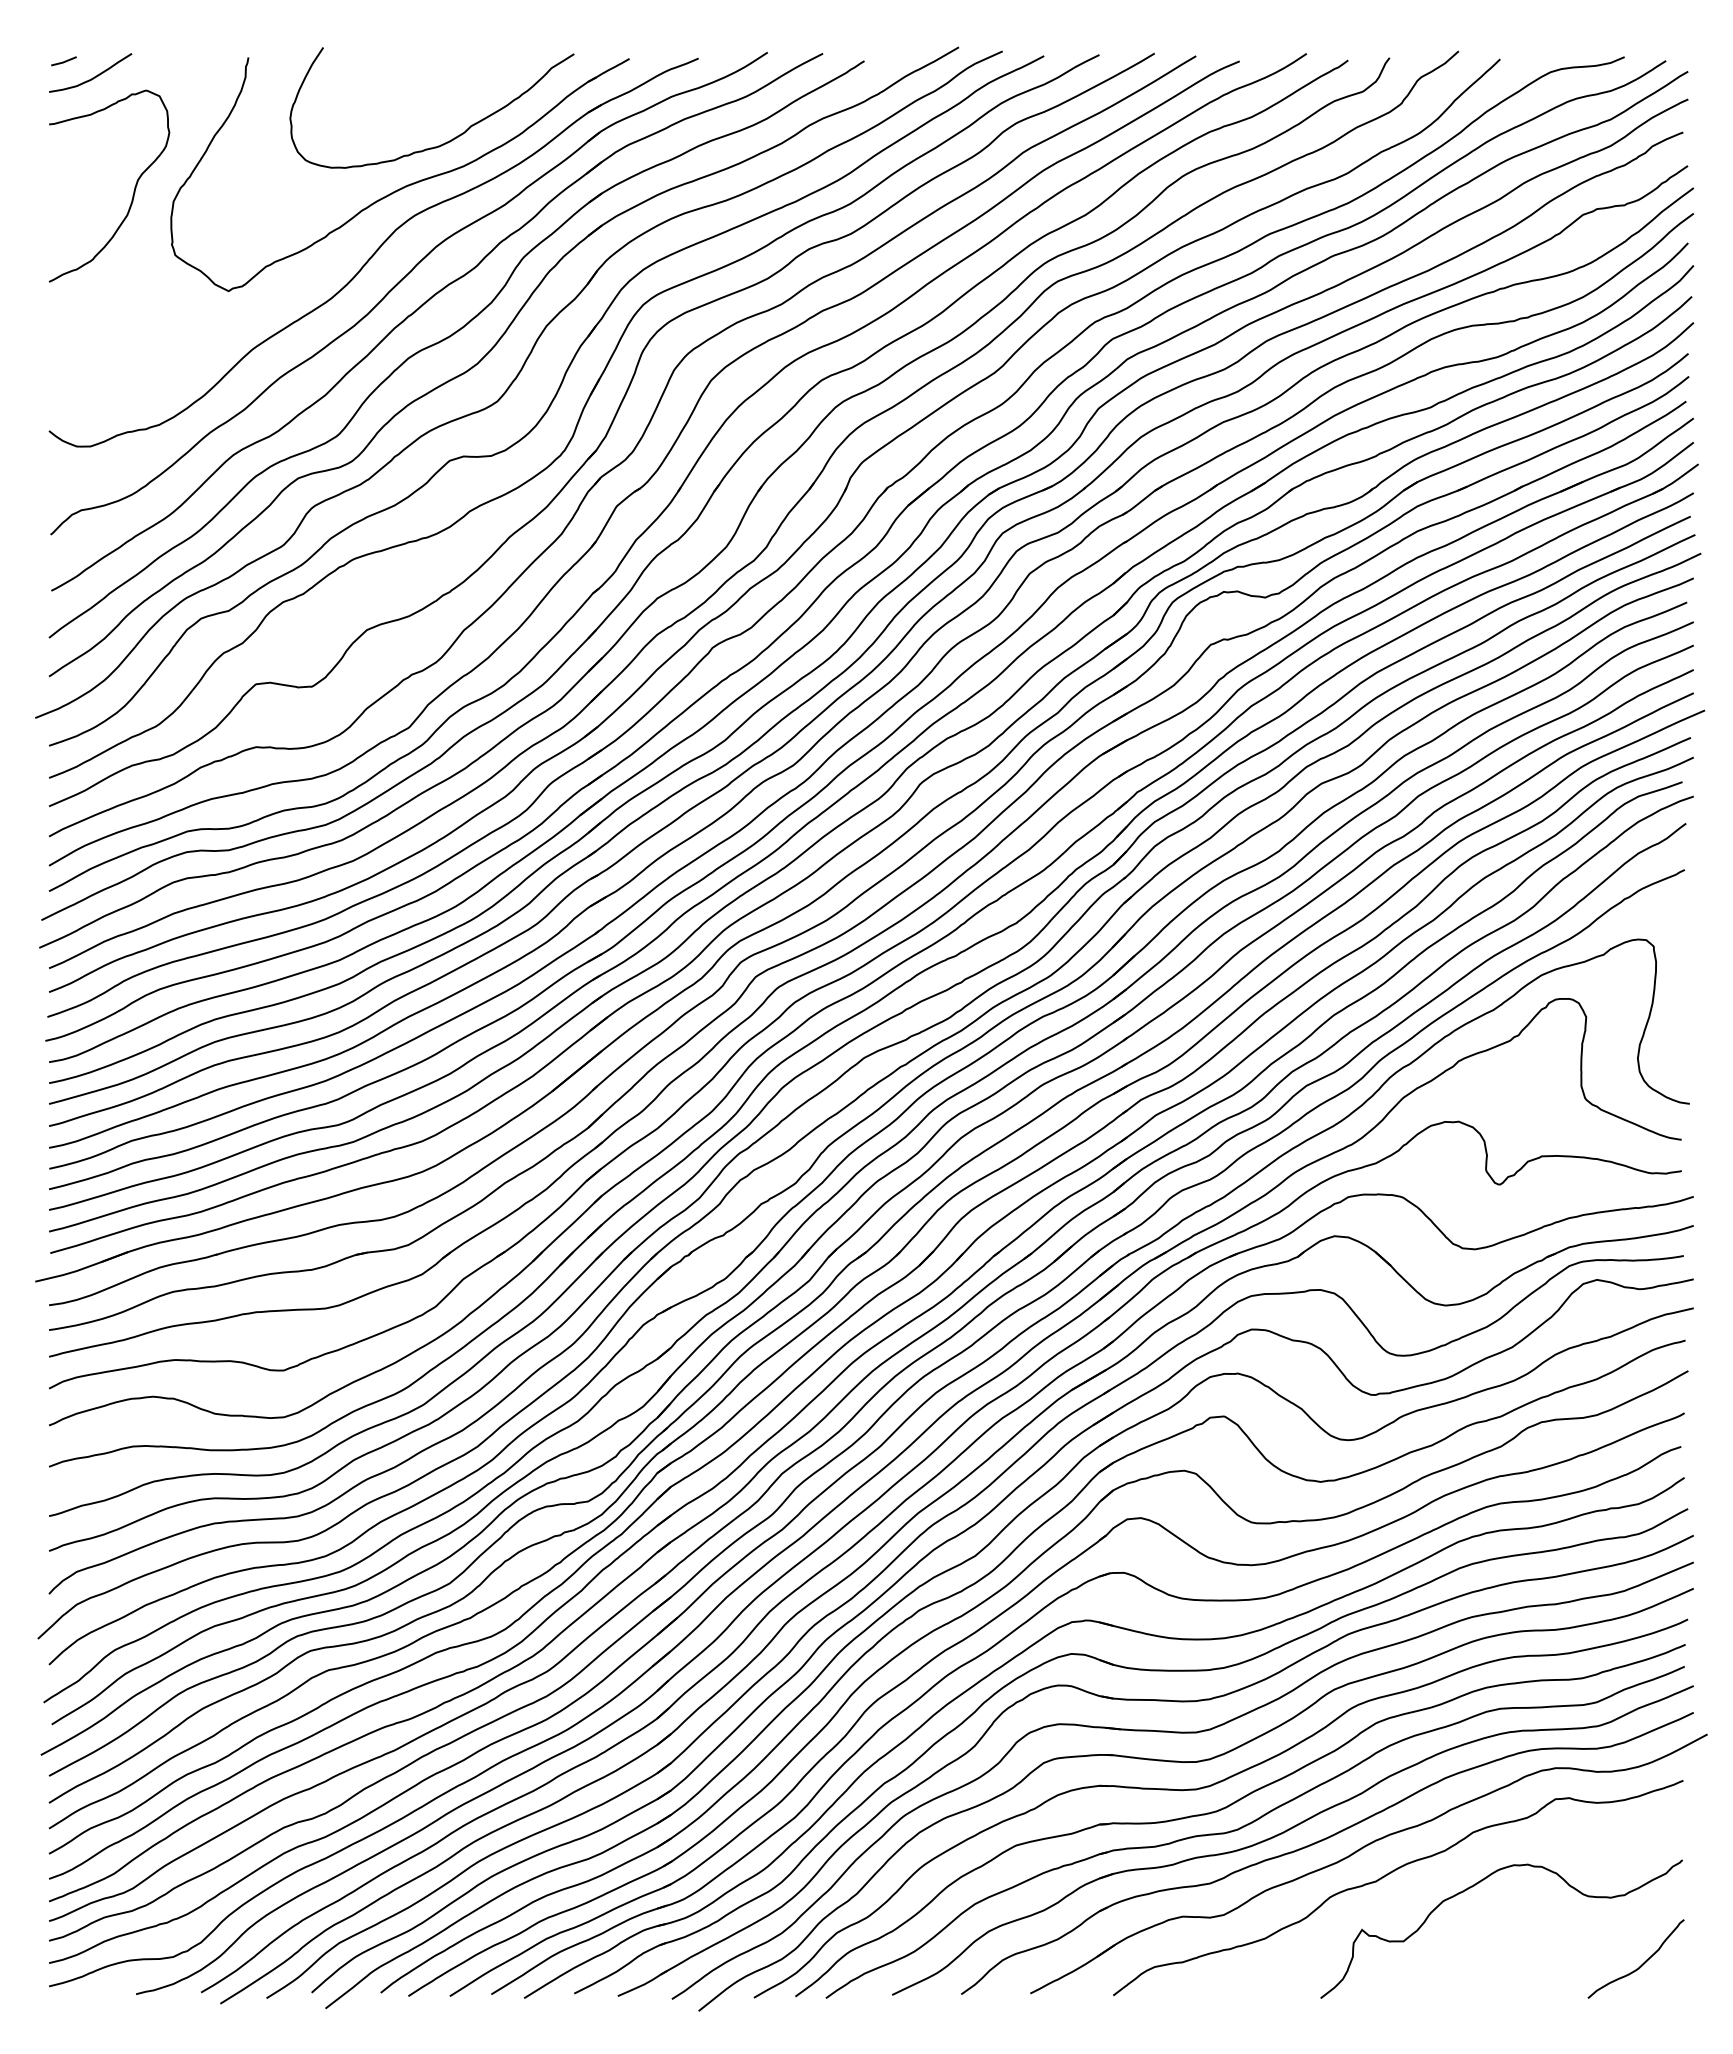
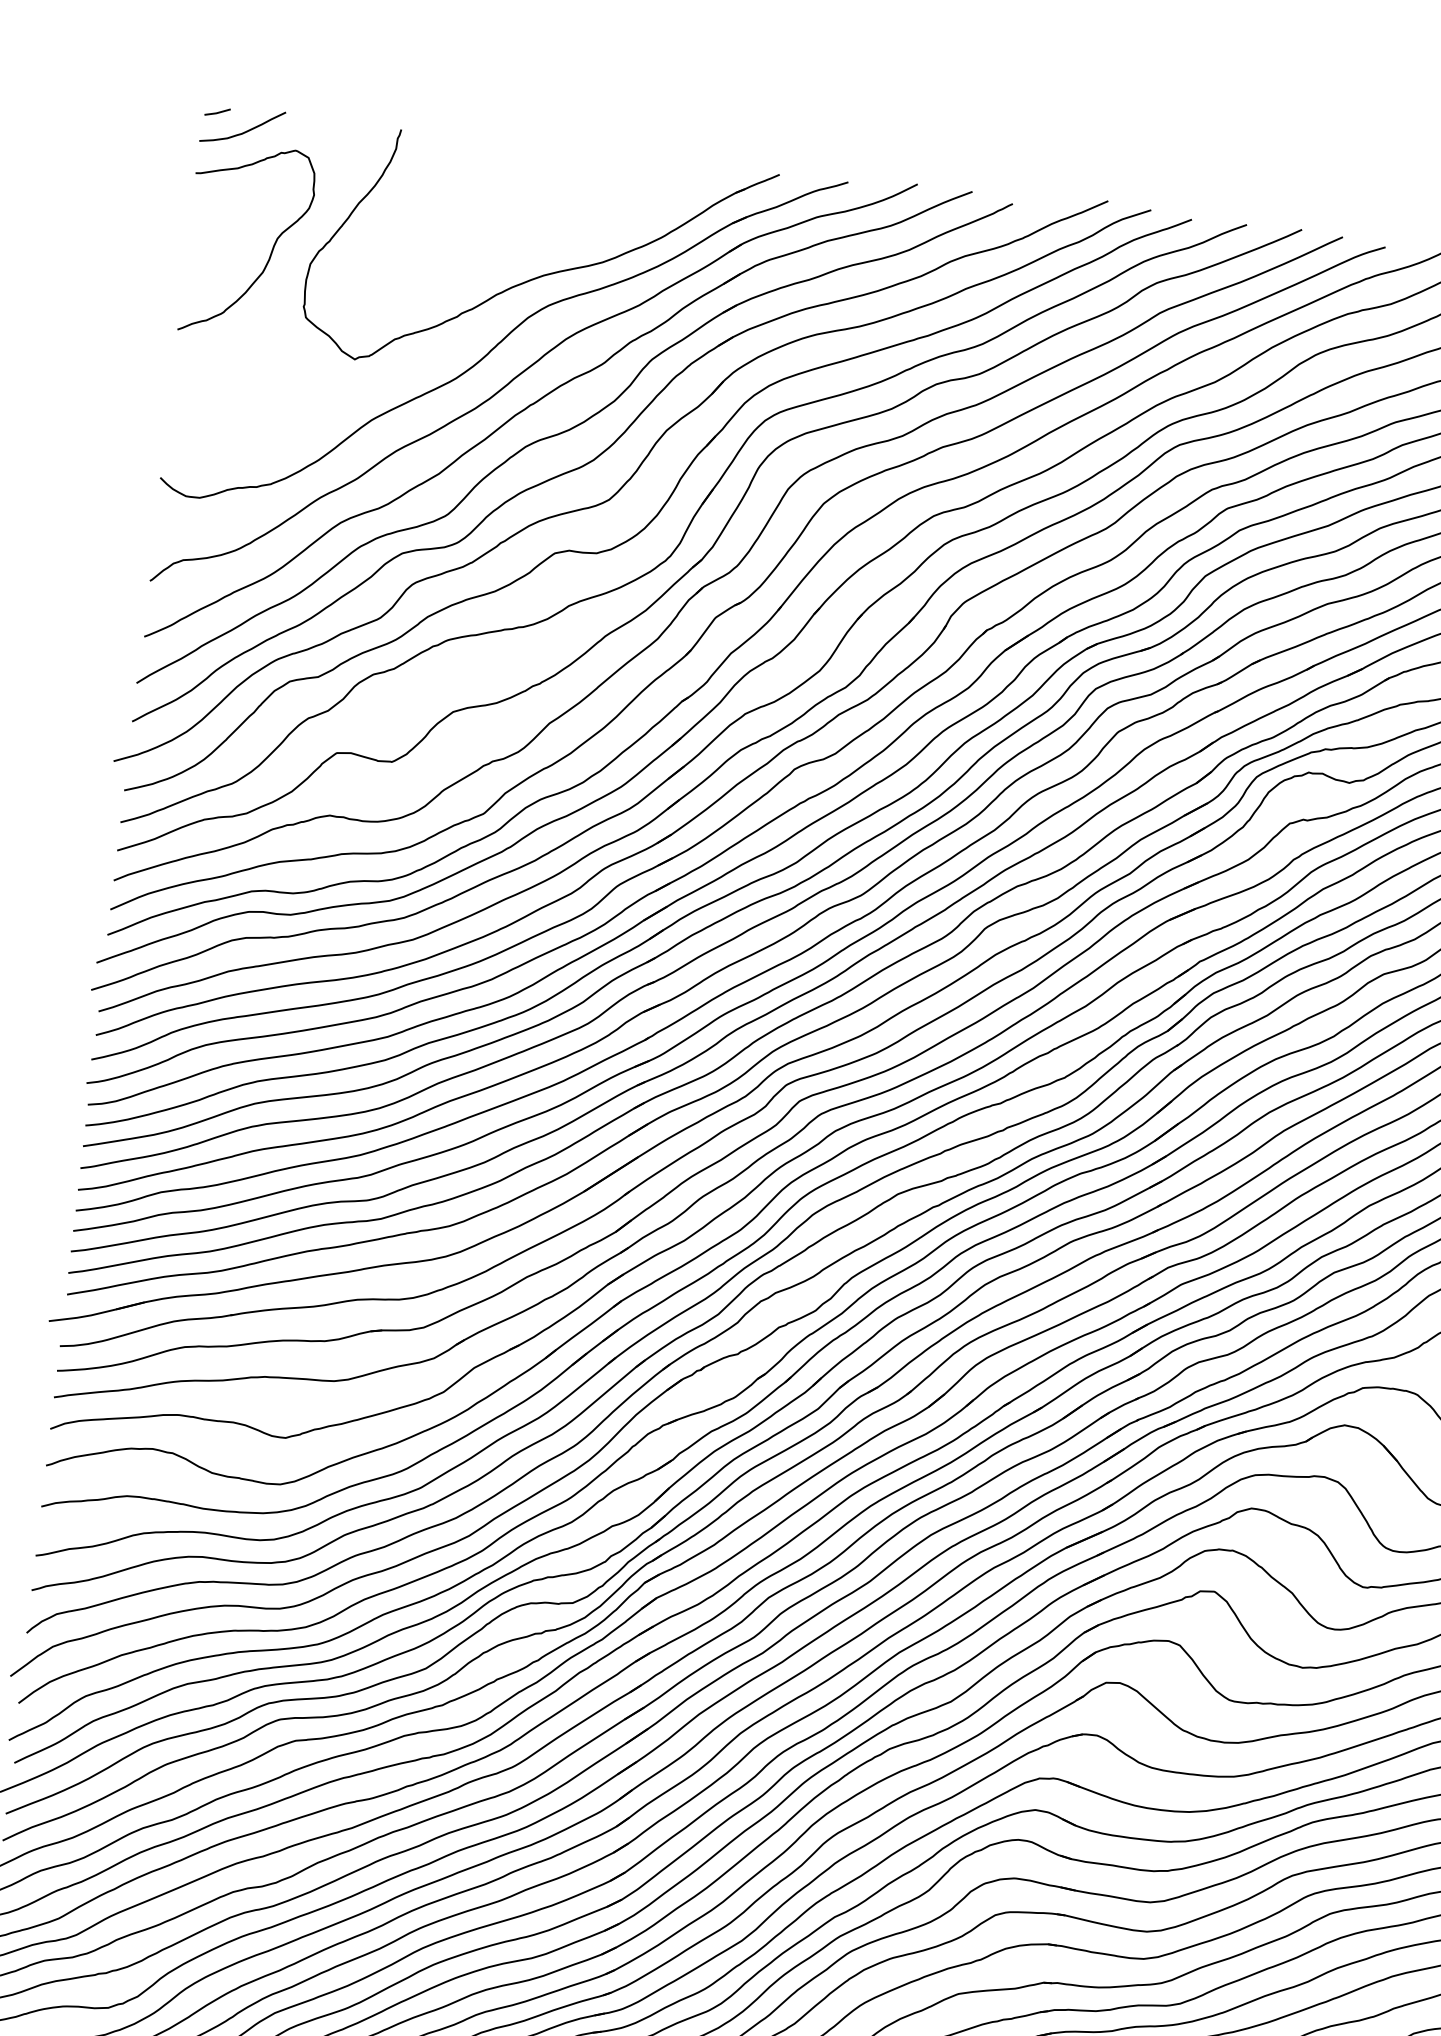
curve: (452, 138) -> (594, 233), removed

